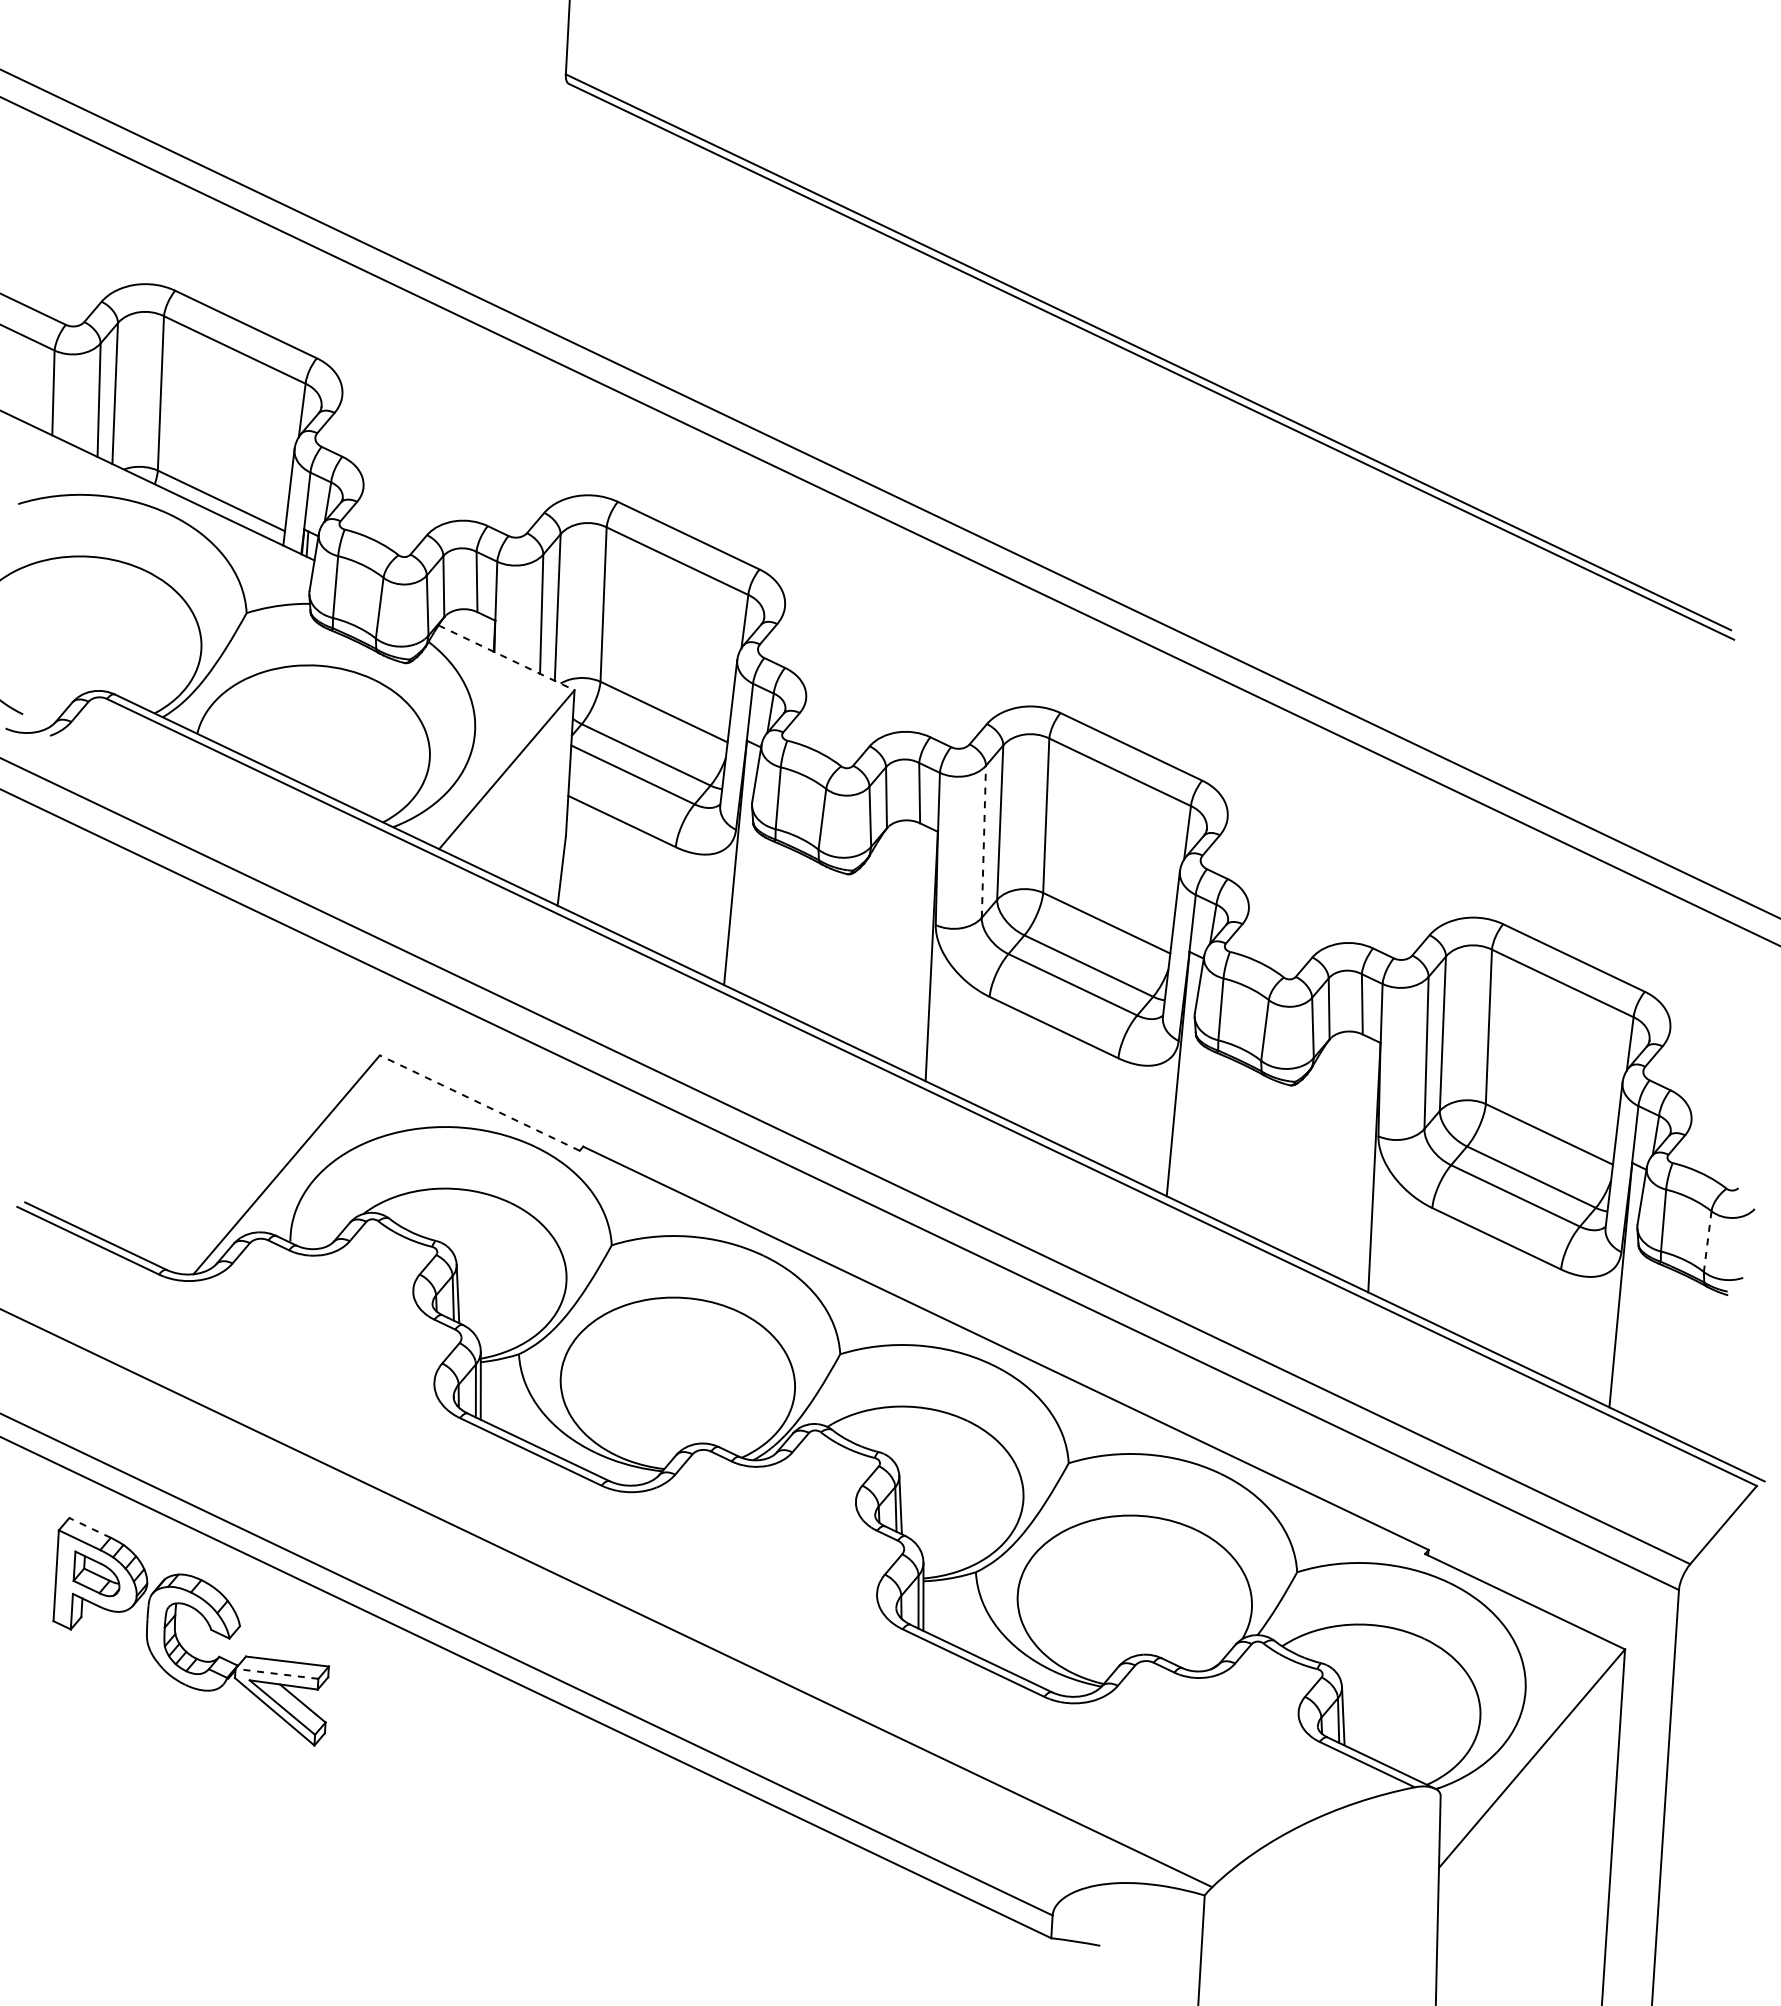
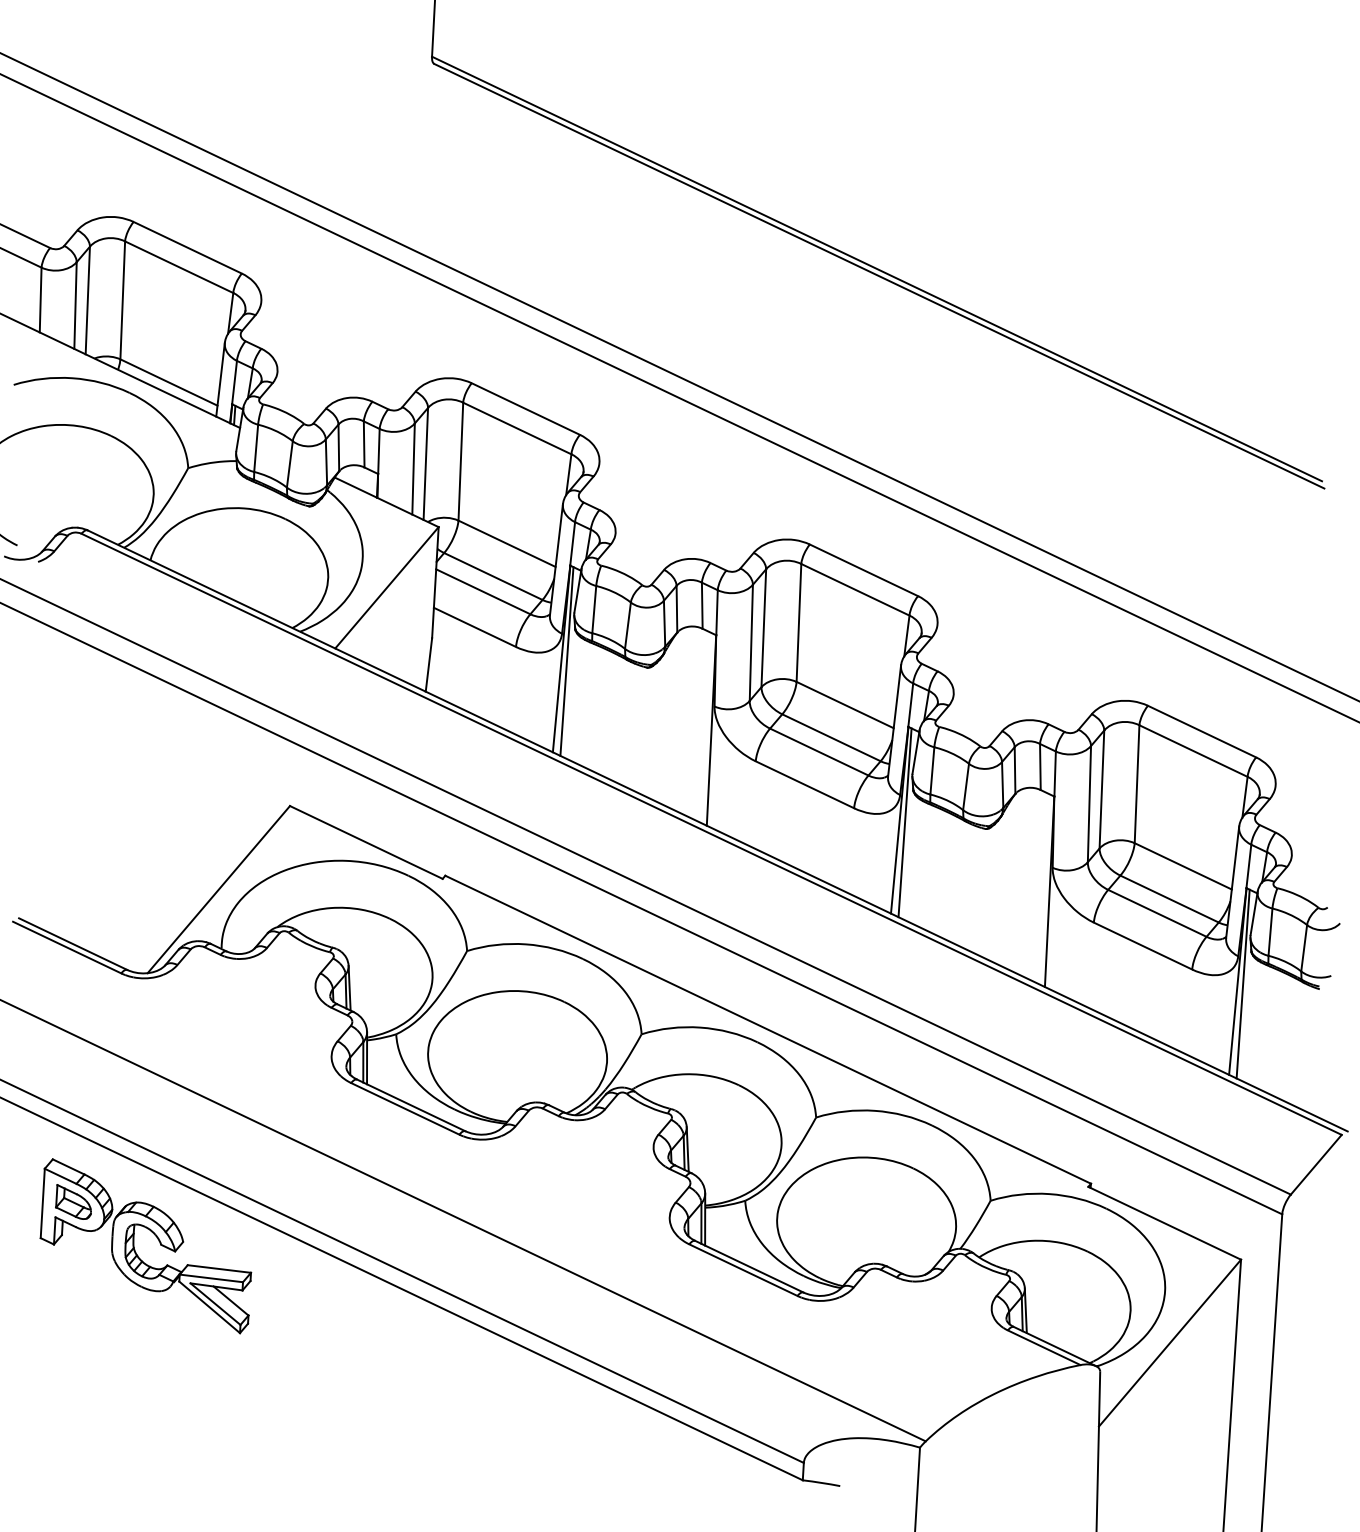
line: (507, 658) -> (387, 502), dashed -> solid
line: (983, 841) -> (751, 642), dashed -> solid
line: (742, 865) -> (566, 660), added
line: (1184, 1076) -> (904, 822), added
line: (479, 1103) -> (366, 842), dashed -> solid
line: (1707, 1241) -> (1304, 948), dashed -> solid
line: (1627, 1288) -> (1242, 984), added
line: (90, 1527) -> (68, 1166), dashed -> solid
line: (276, 1673) -> (211, 1278), dashed -> solid

